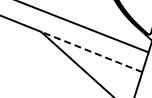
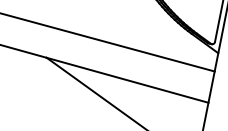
line: (91, 51) -> (127, 79), dashed -> solid

